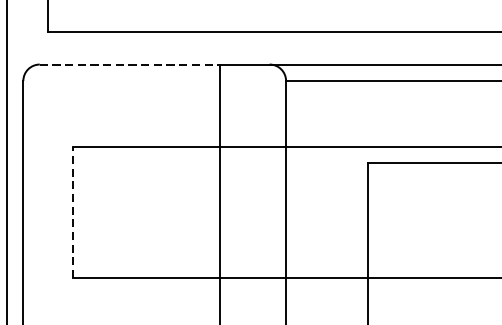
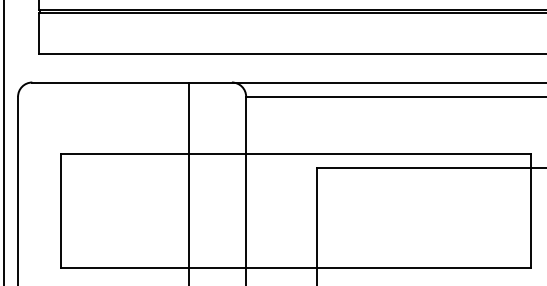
line: (130, 64) -> (111, 82), dashed -> solid
line: (72, 211) -> (60, 210), dashed -> solid

